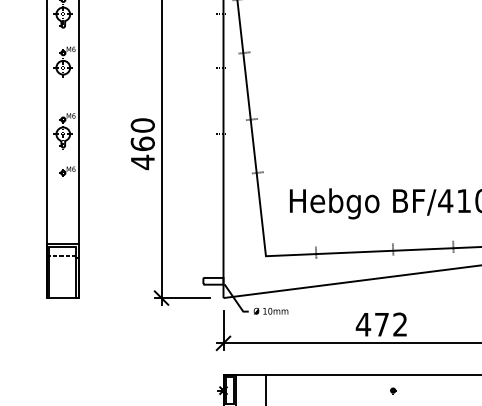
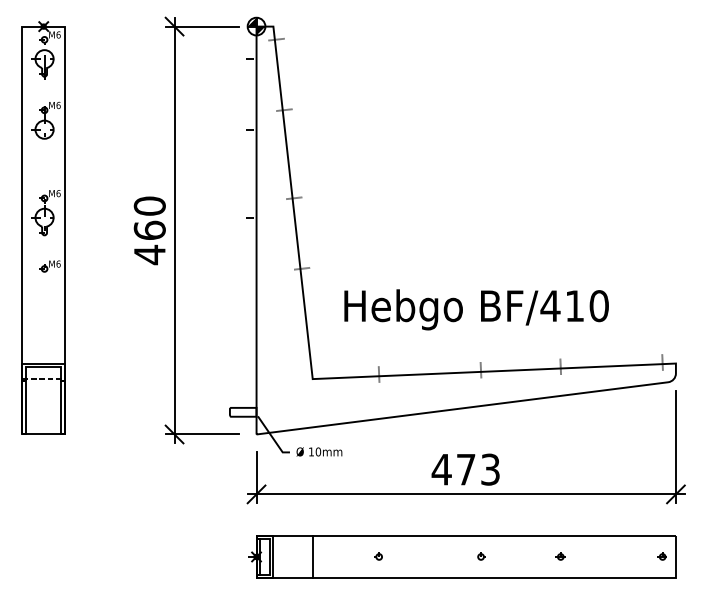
text: (400, 324) -> (490, 469), 472 -> 473
part: (315, 390) -> (378, 556), added
part: (453, 390) -> (560, 556), added

